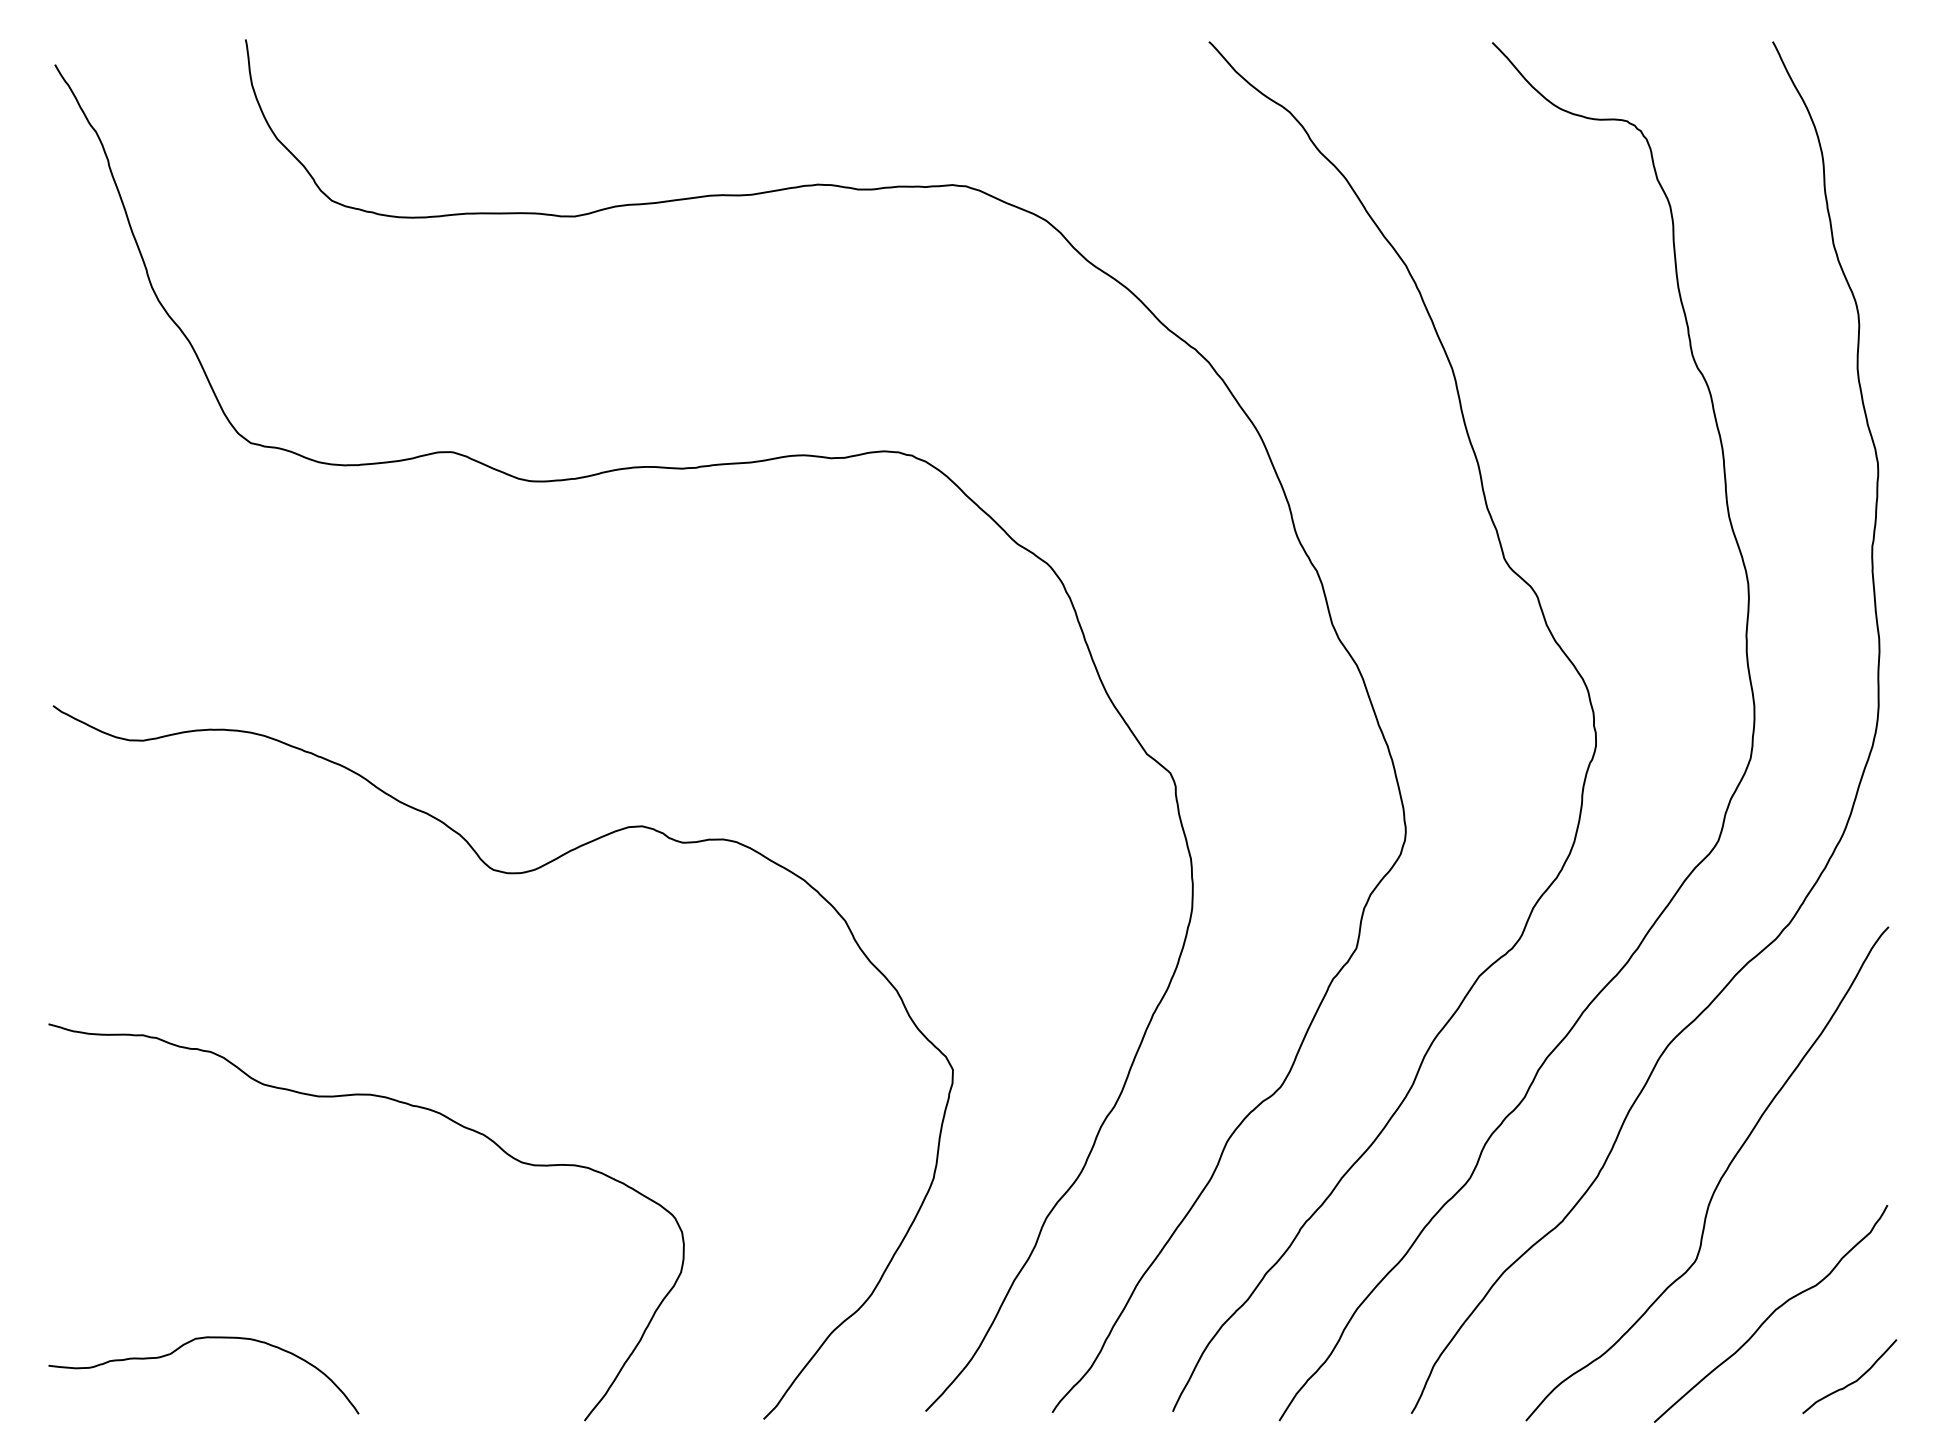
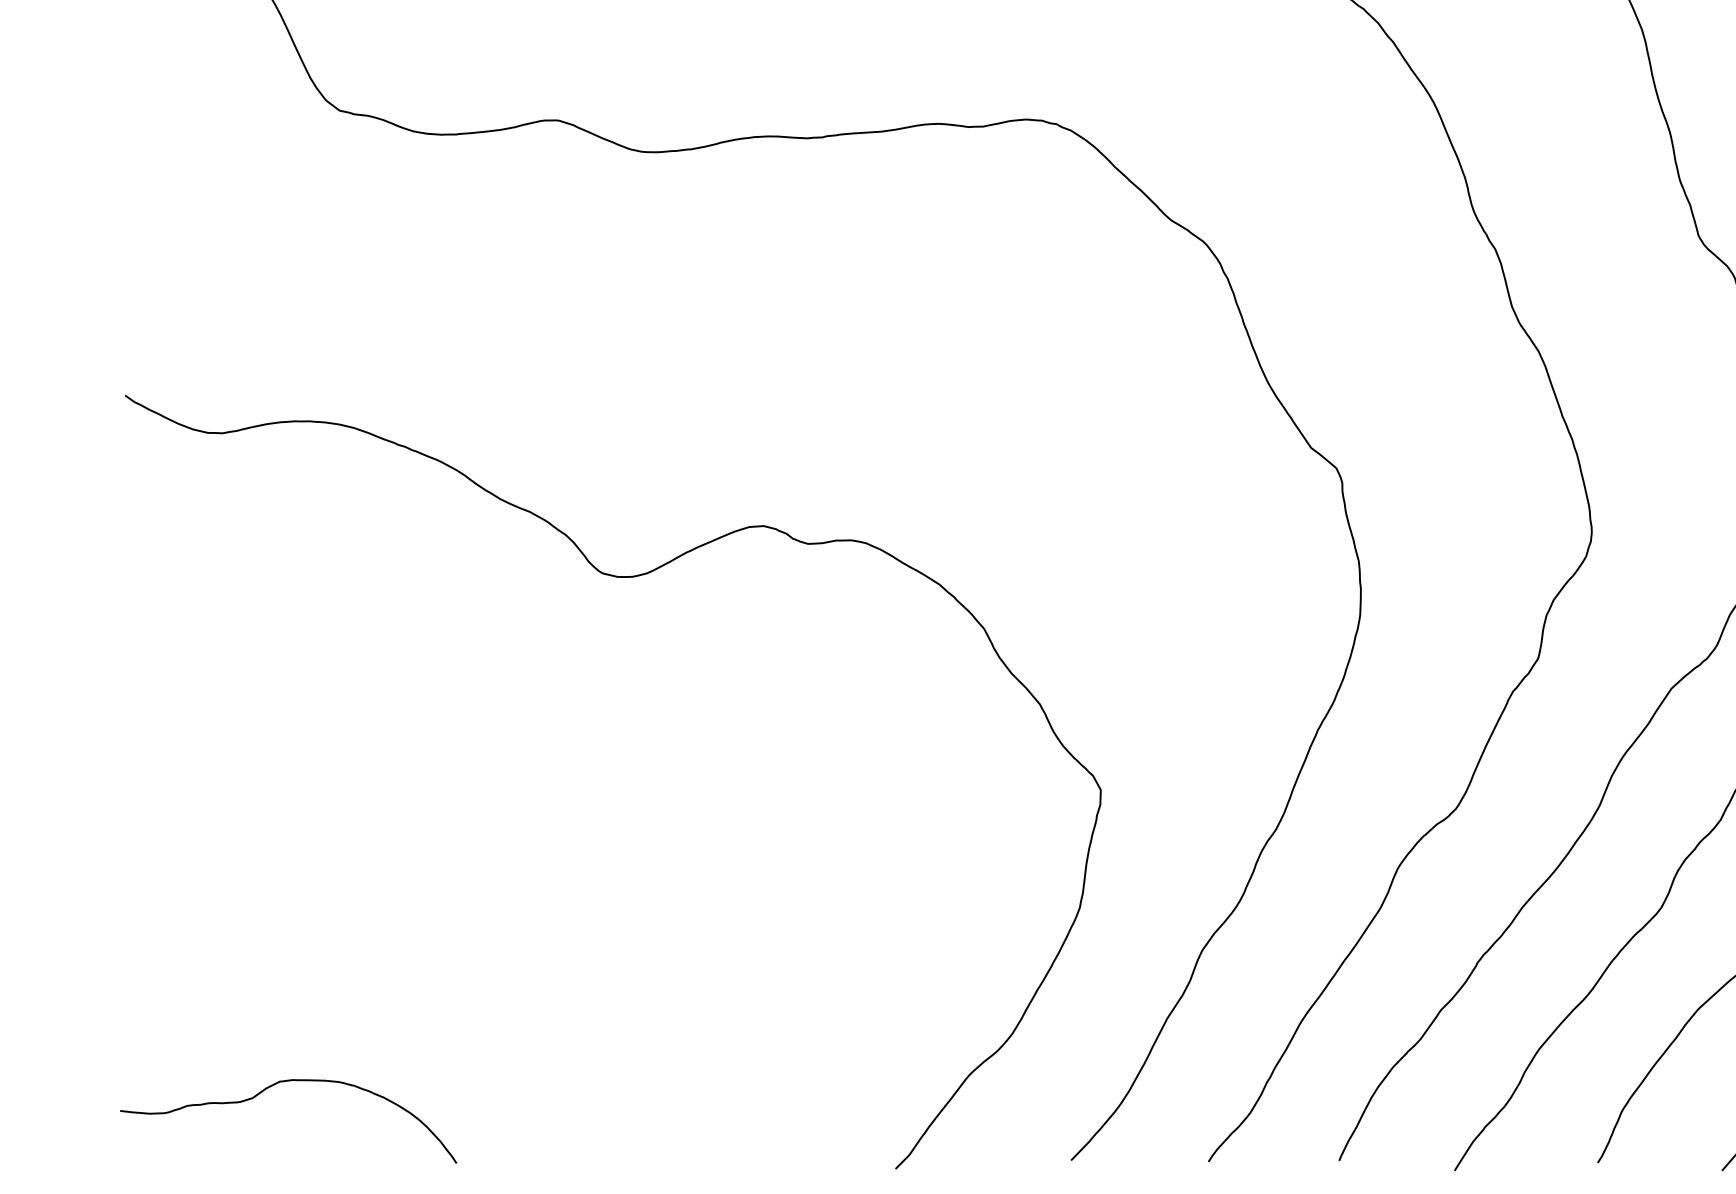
curve: (401, 1103) -> (502, 826), removed

